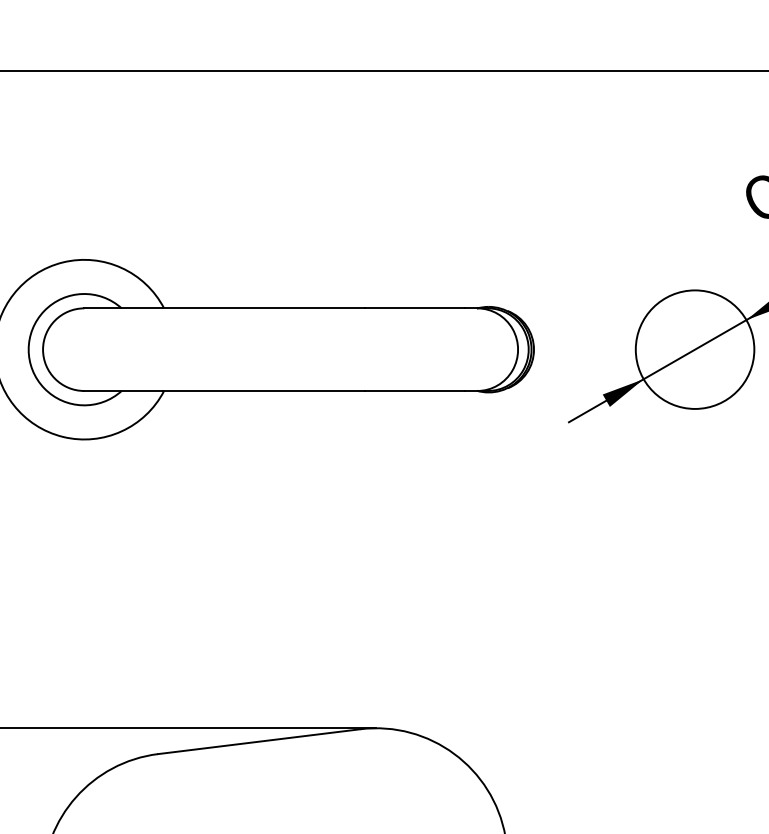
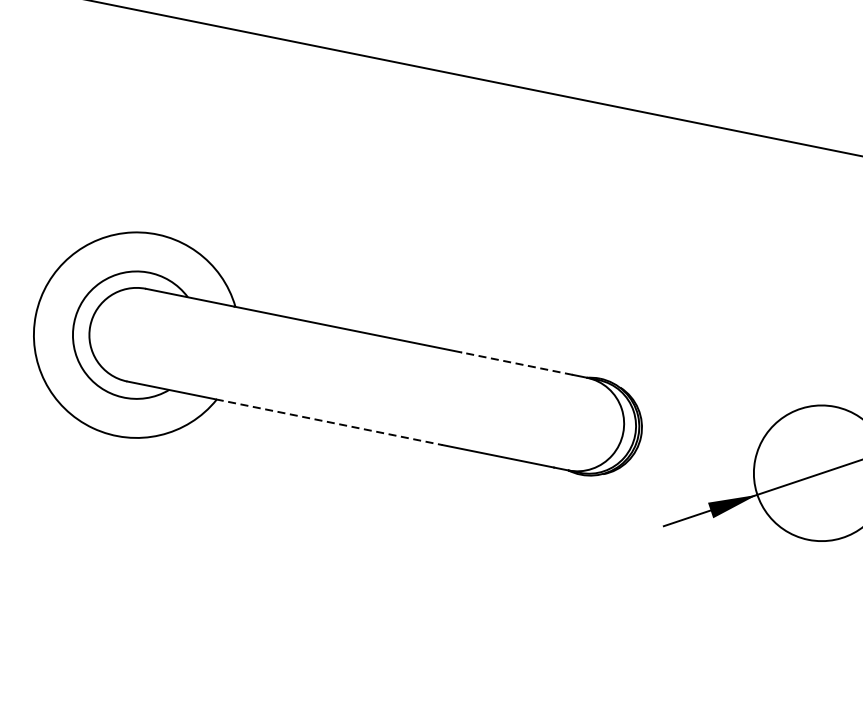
line: (415, 308) -> (517, 363), solid -> dashed
line: (264, 390) -> (329, 421), solid -> dashed

